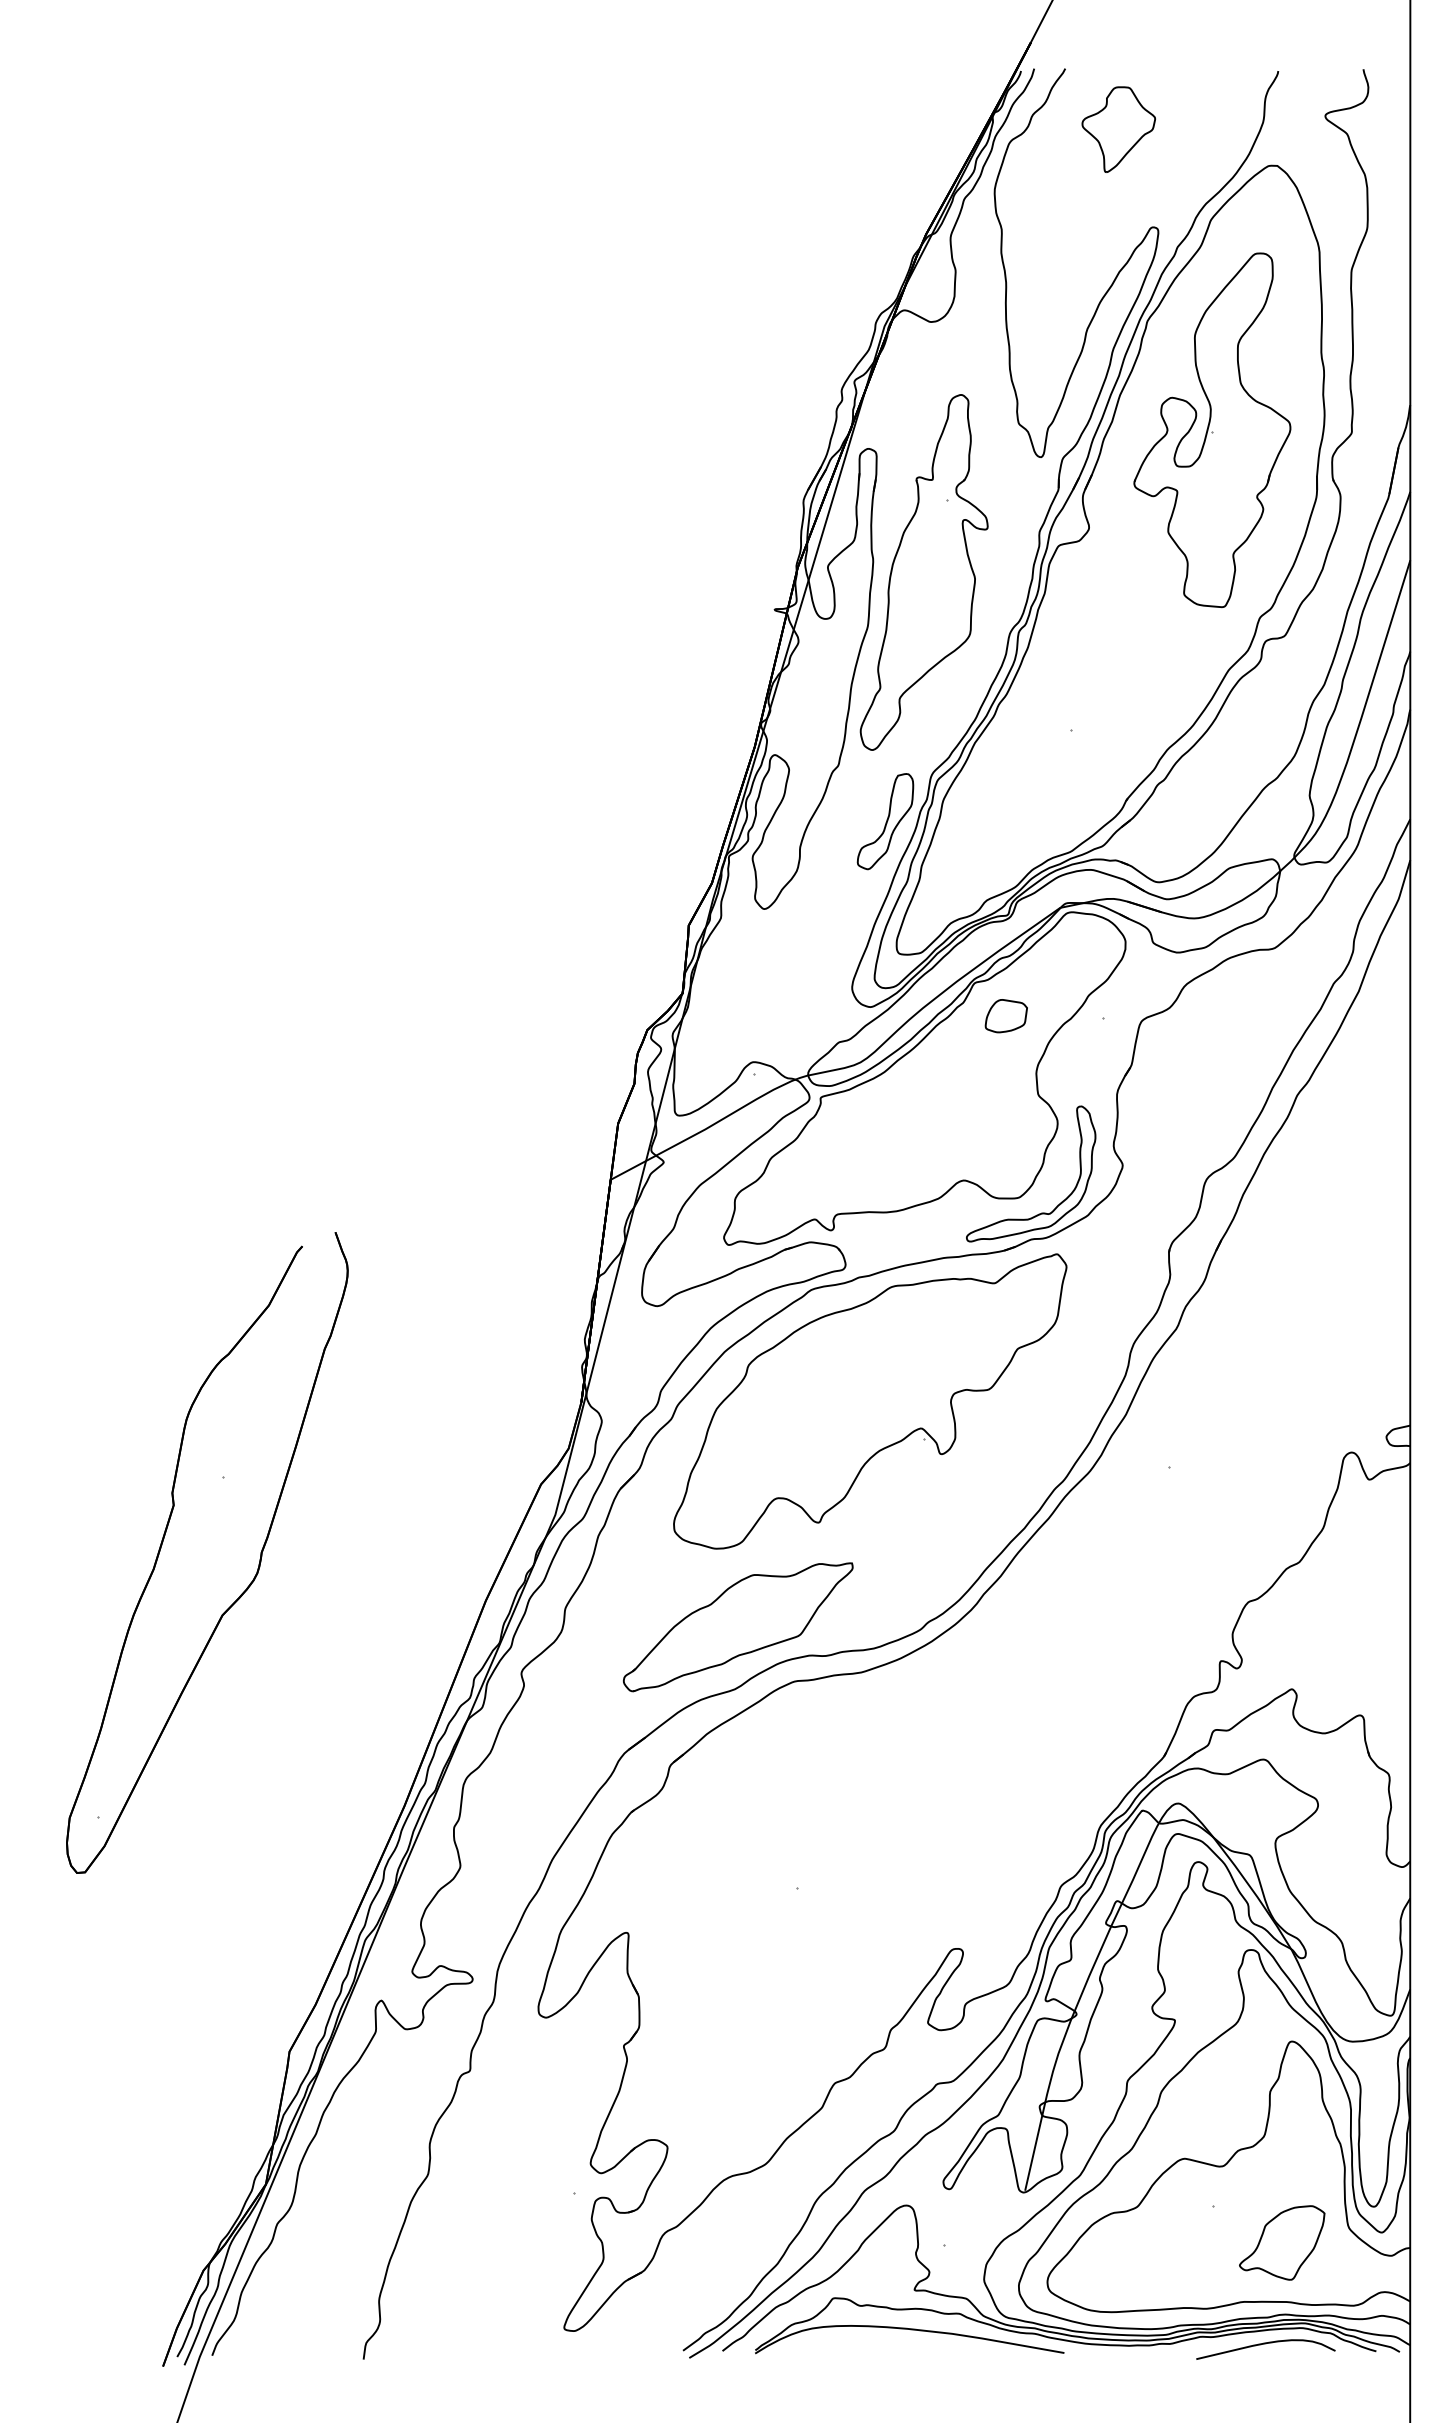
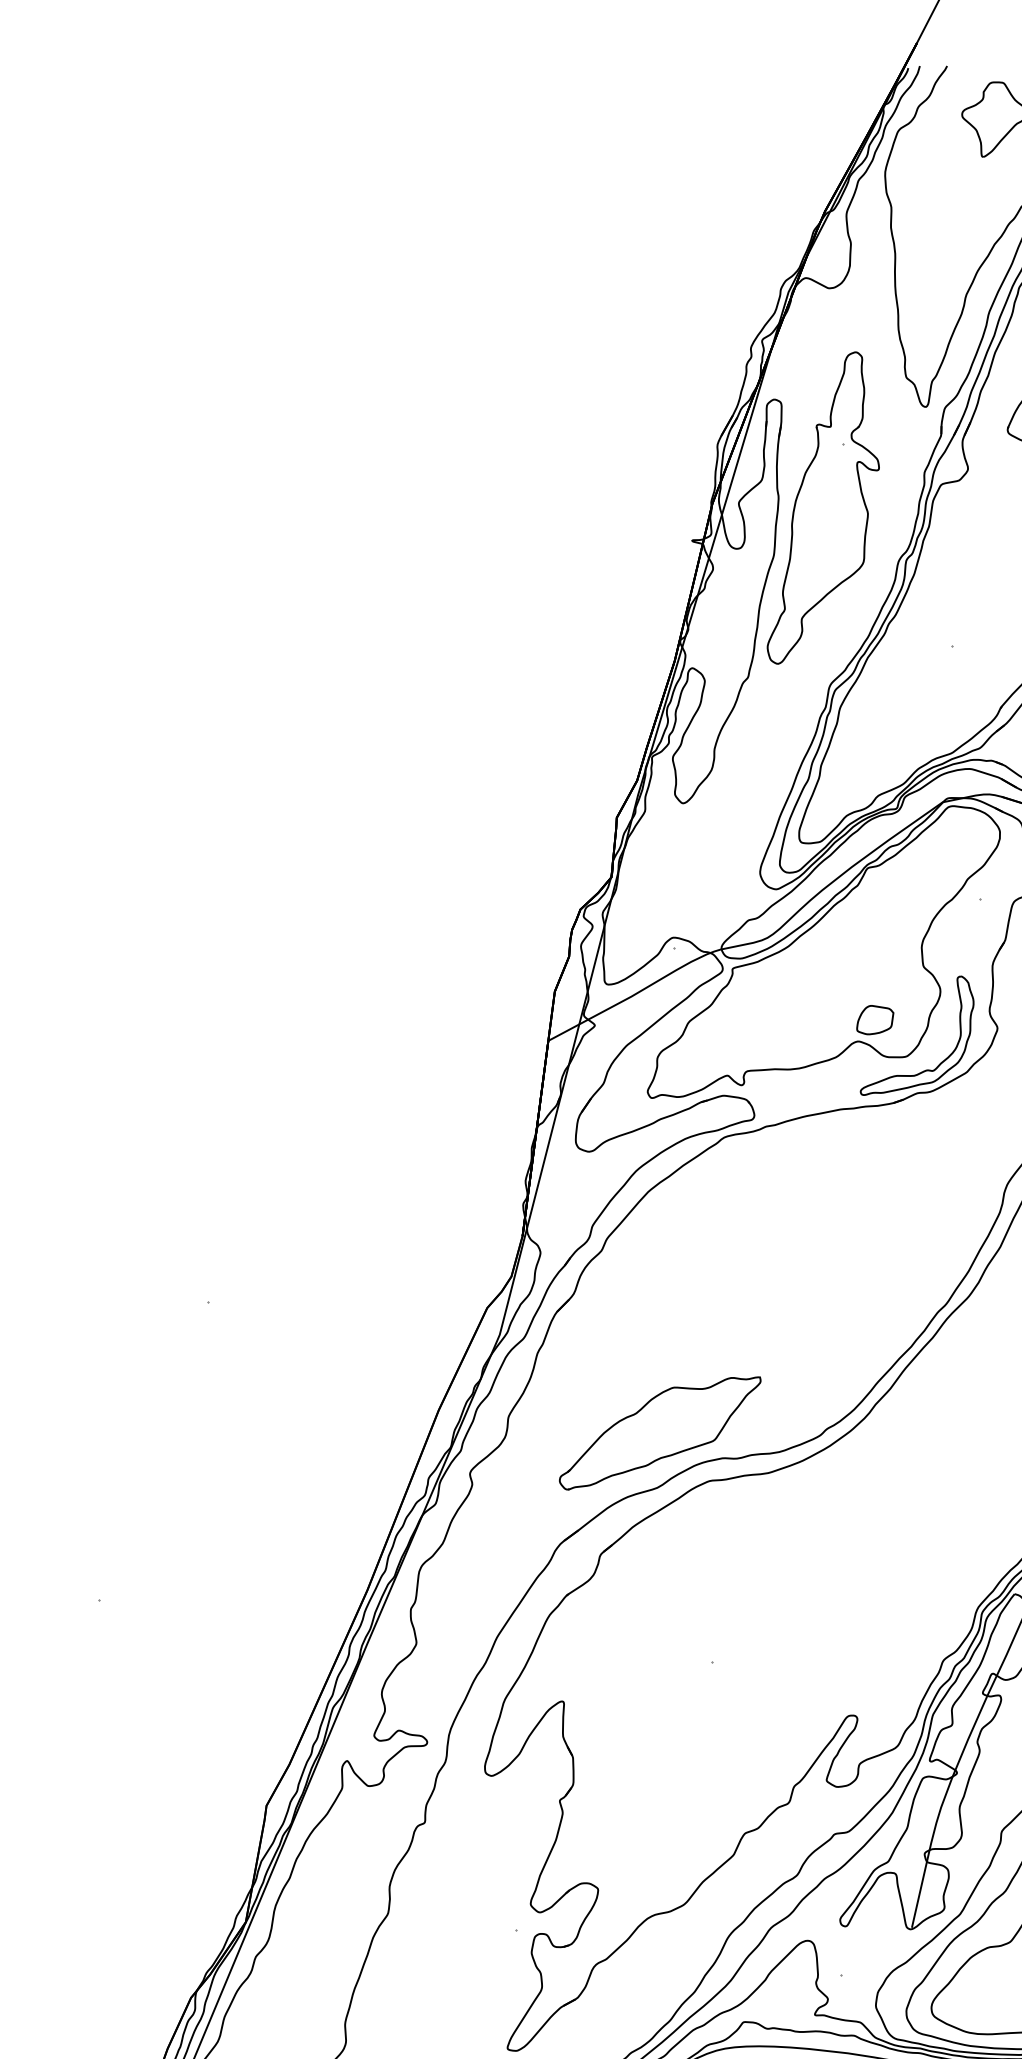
part: (885, 821) -> (789, 726), removed
part: (1005, 1016) -> (874, 1020), moved
part: (870, 1401) -> (776, 1235), removed
part: (163, 1542) -> (155, 1359), removed

